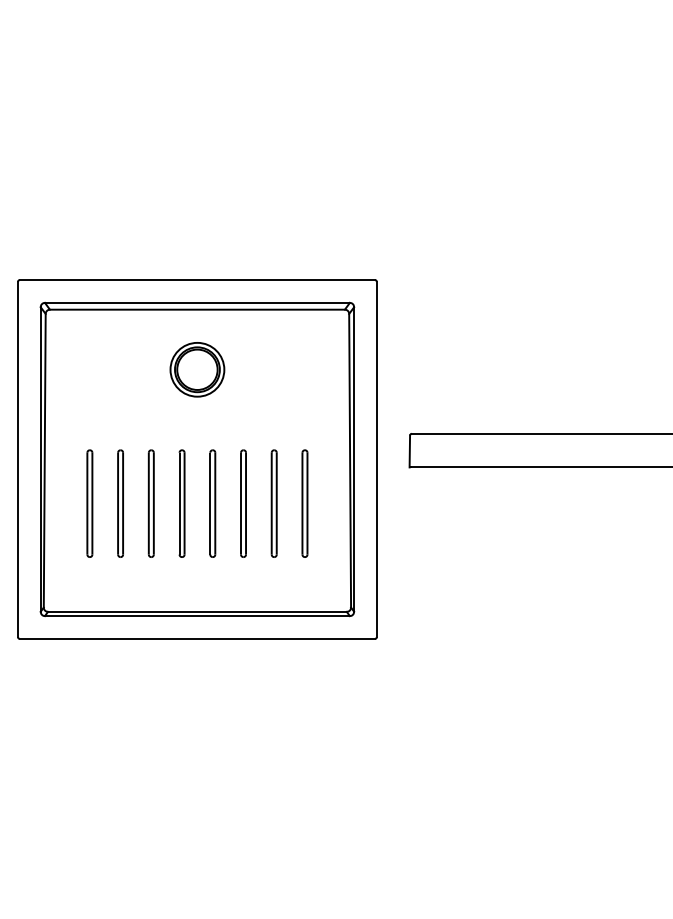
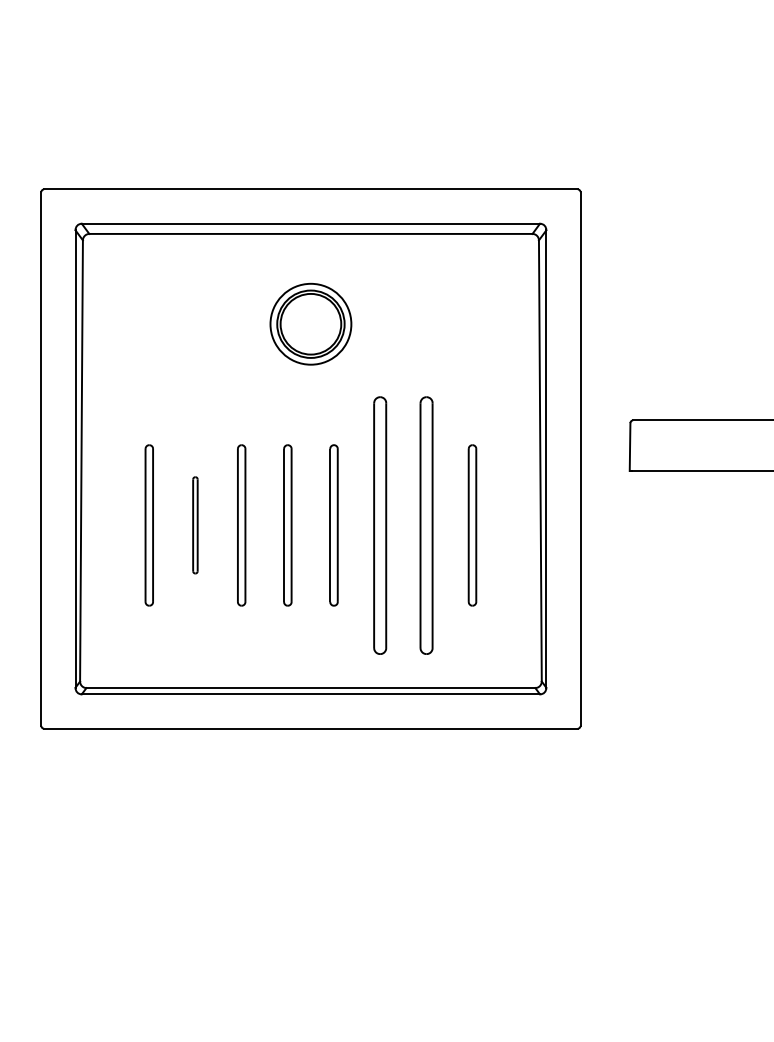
part: (120, 503) -> (195, 525), size x0.6
part: (243, 503) -> (380, 525), size x1.6
part: (273, 503) -> (425, 525), size x1.6

